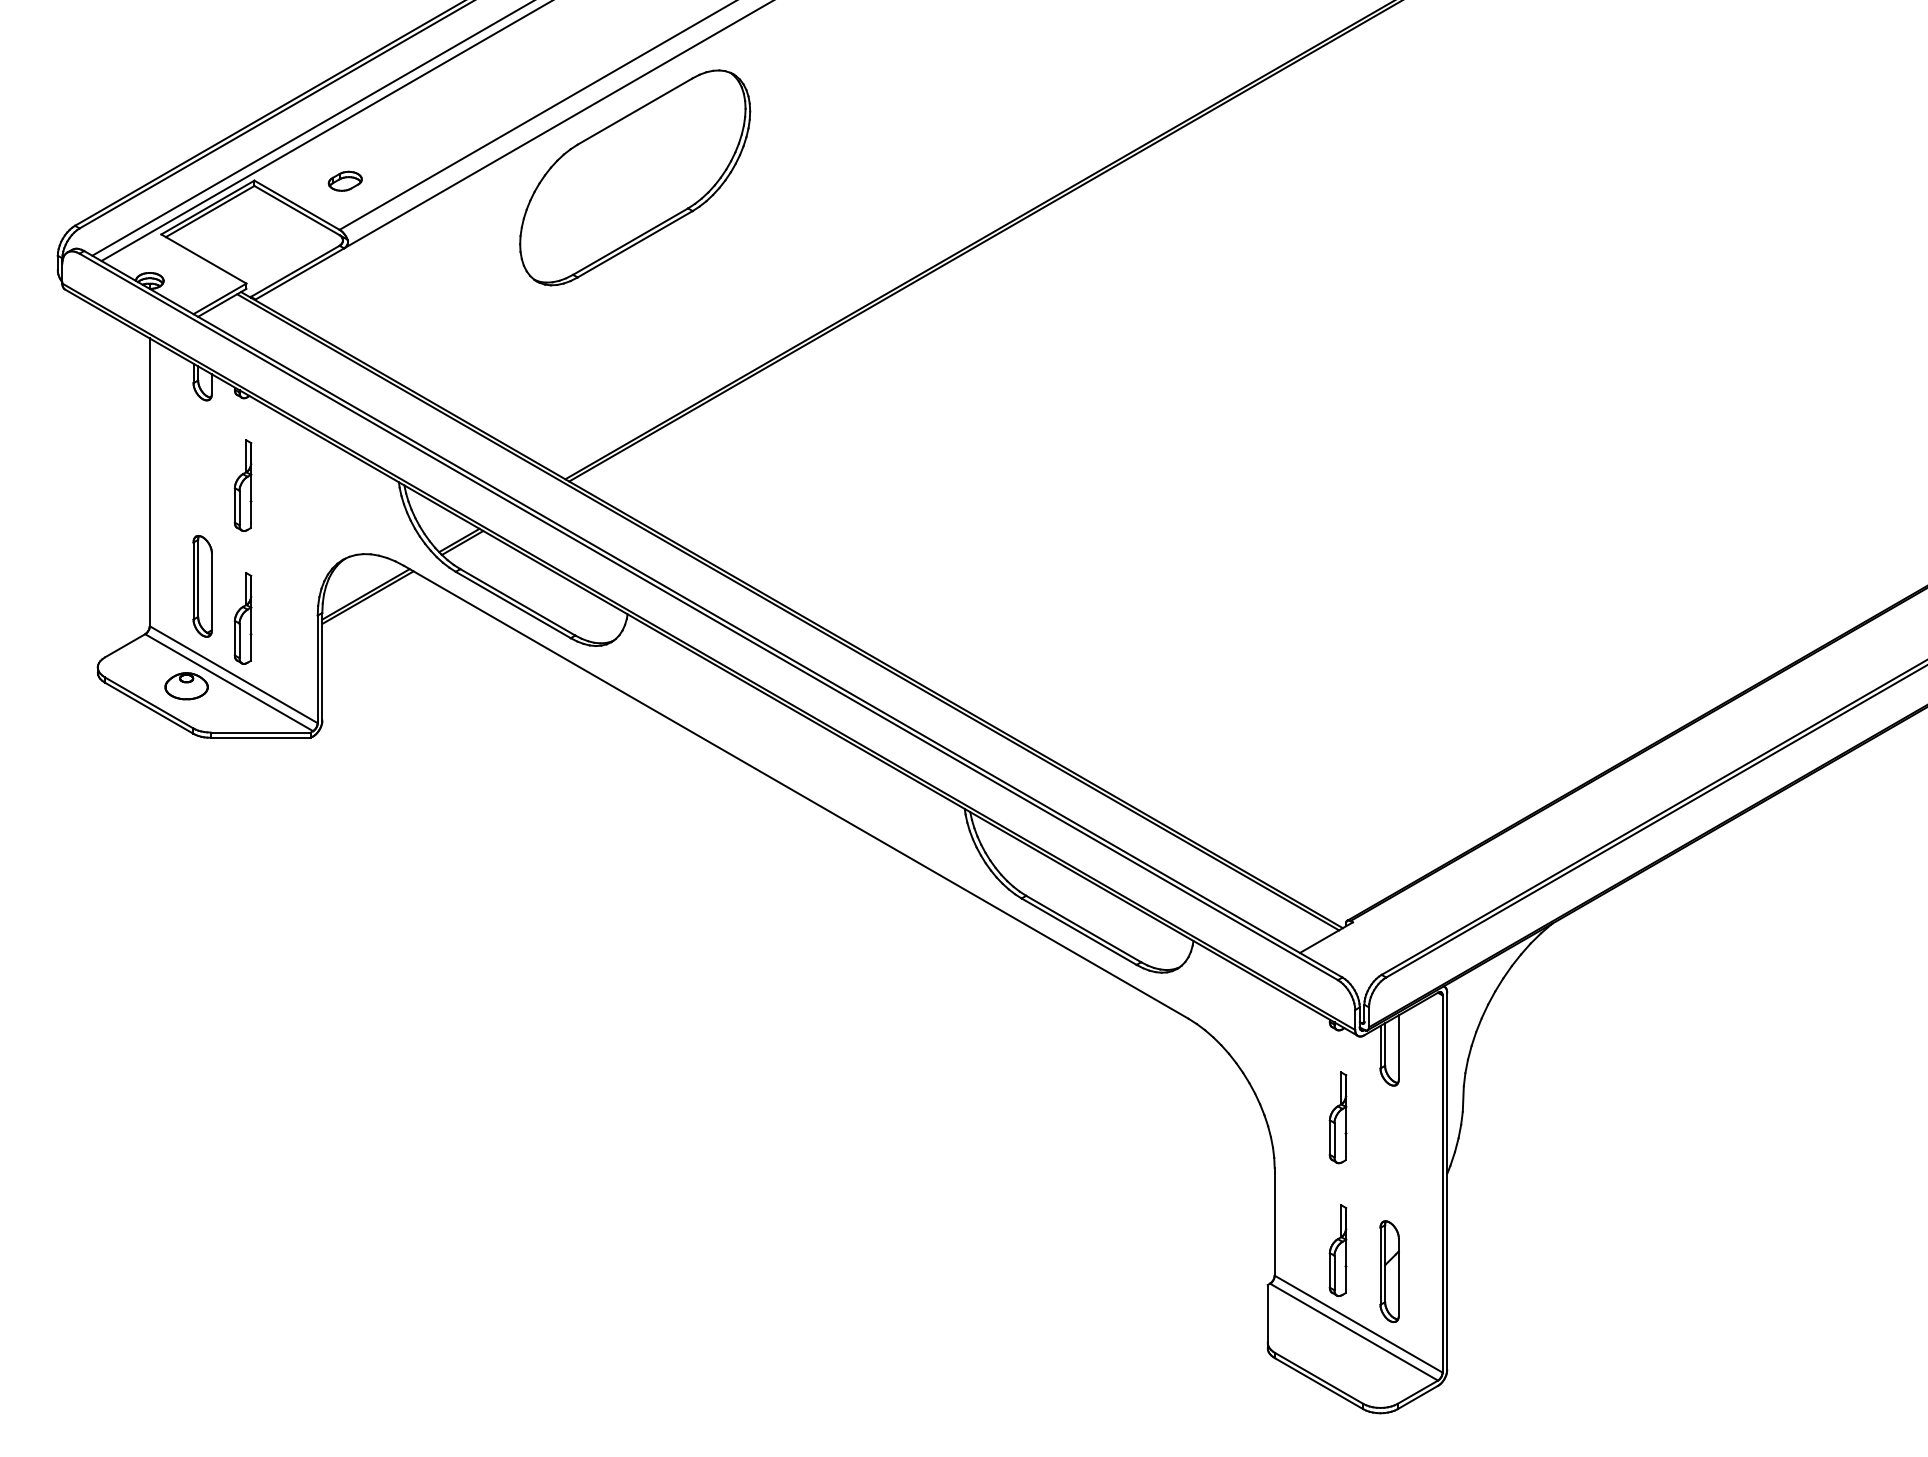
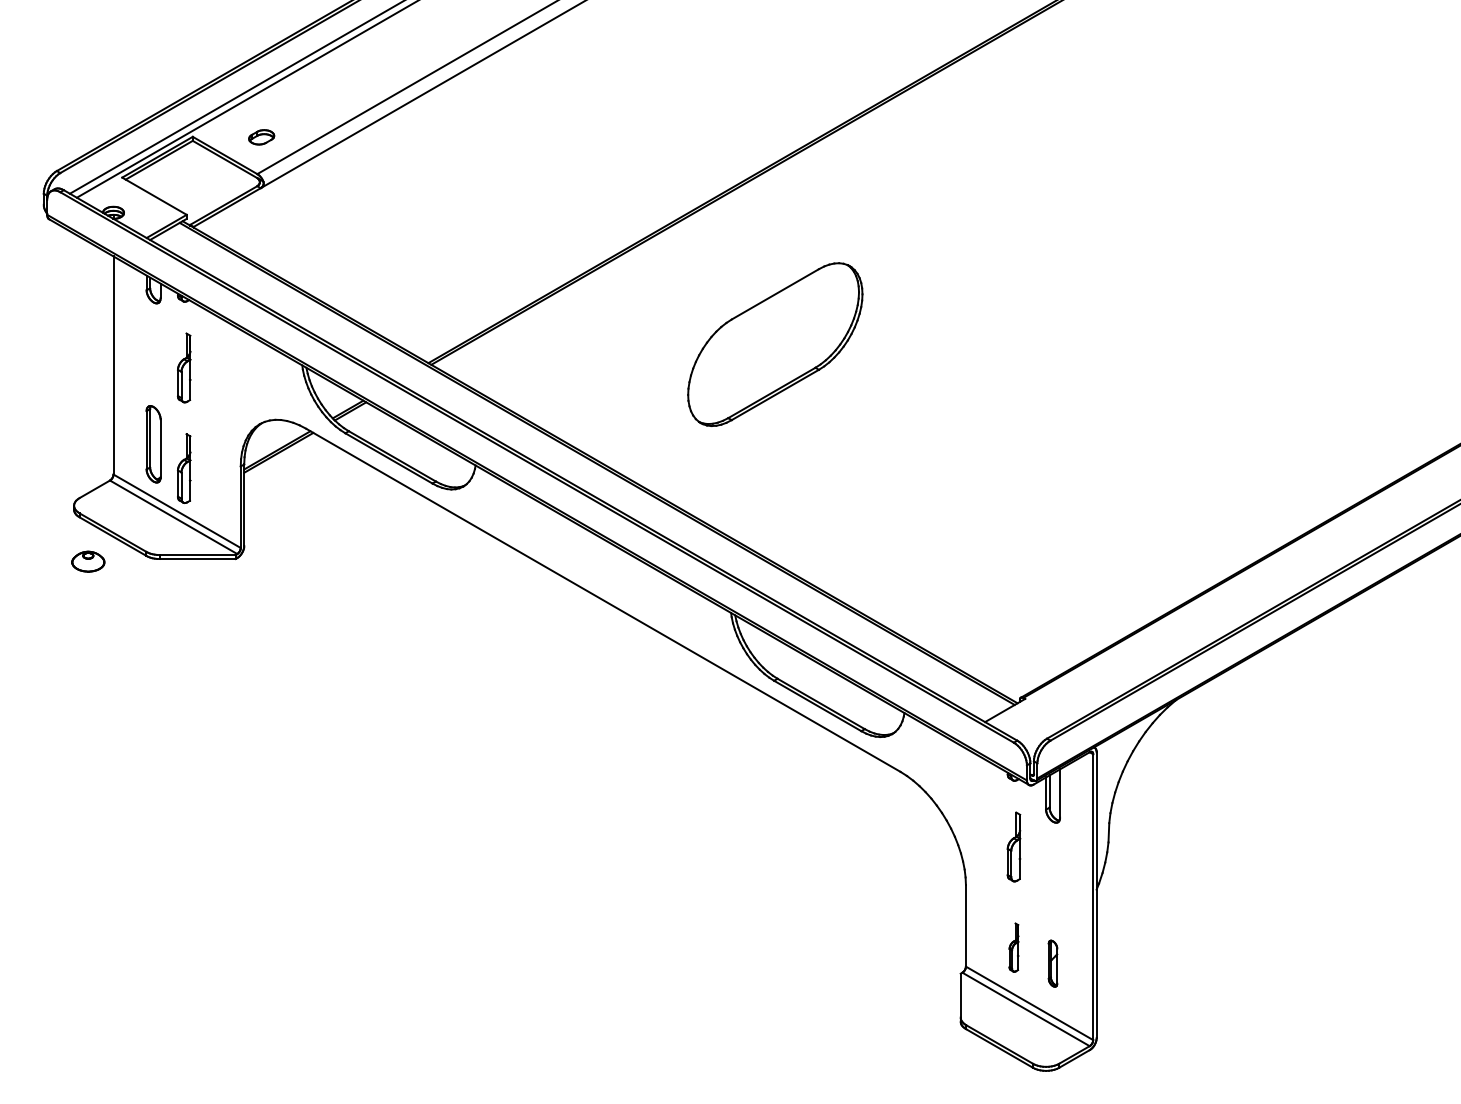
part: (635, 177) -> (775, 344), moved
part: (186, 686) -> (88, 561), moved
part: (1337, 1250) -> (1013, 947), size x0.7
part: (1389, 1271) -> (1052, 963), size x0.6

